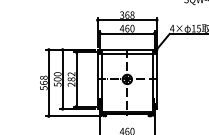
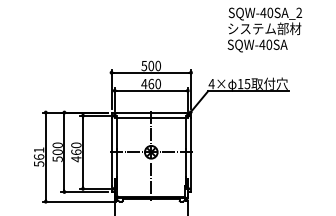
text: (127, 14) -> (151, 65), 368 -> 500
text: (44, 77) -> (39, 149), 568 -> 561
text: (71, 79) -> (76, 152), 282 -> 460

